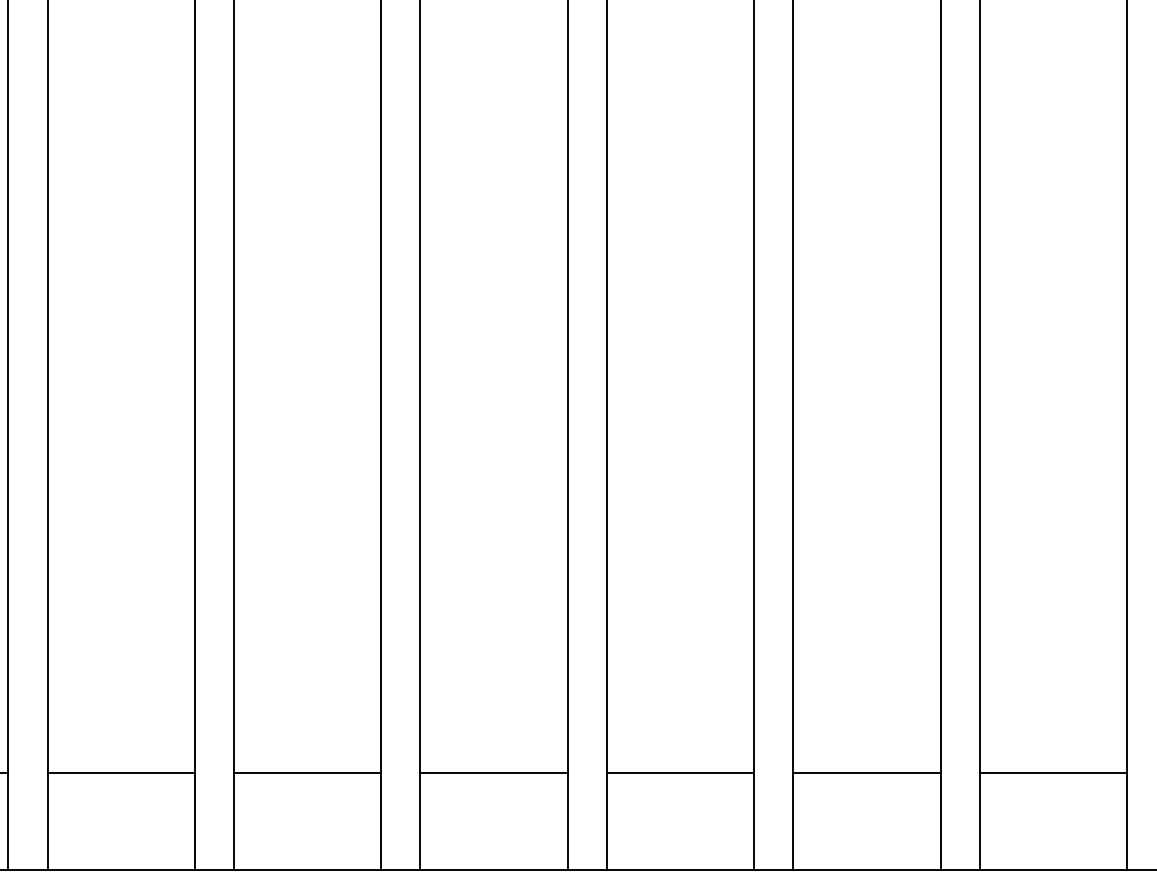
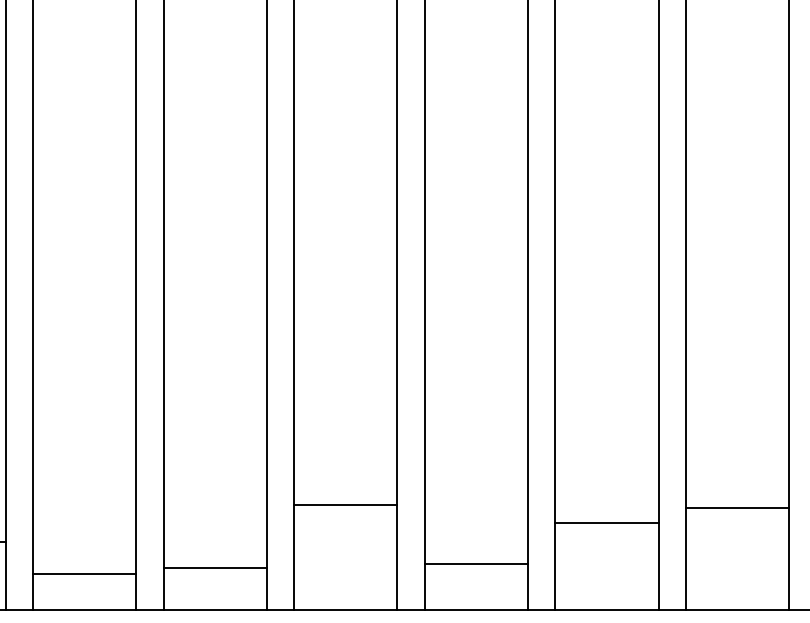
line: (120, 773) -> (84, 574), moved
line: (307, 773) -> (215, 567), moved
line: (493, 773) -> (345, 505), moved
line: (680, 773) -> (476, 563), moved
line: (866, 773) -> (606, 523), moved
line: (1053, 773) -> (737, 508), moved

